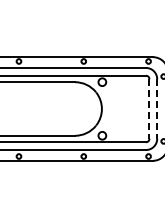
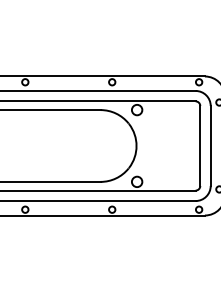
line: (149, 109) -> (200, 146), dashed -> solid
line: (157, 109) -> (211, 146), dashed -> solid

